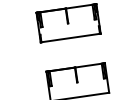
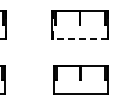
line: (70, 37) -> (80, 38), solid -> dashed

